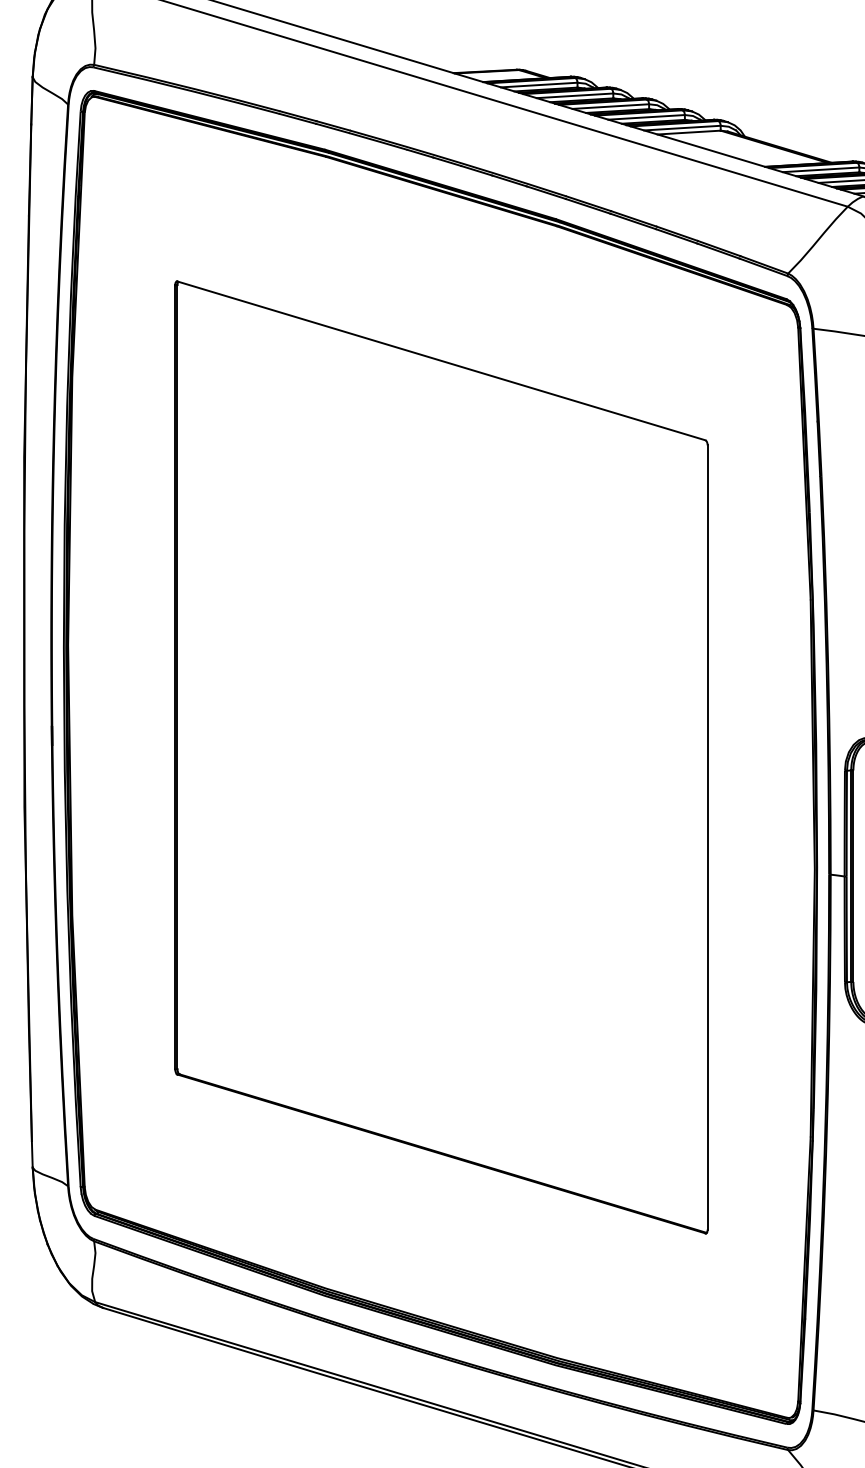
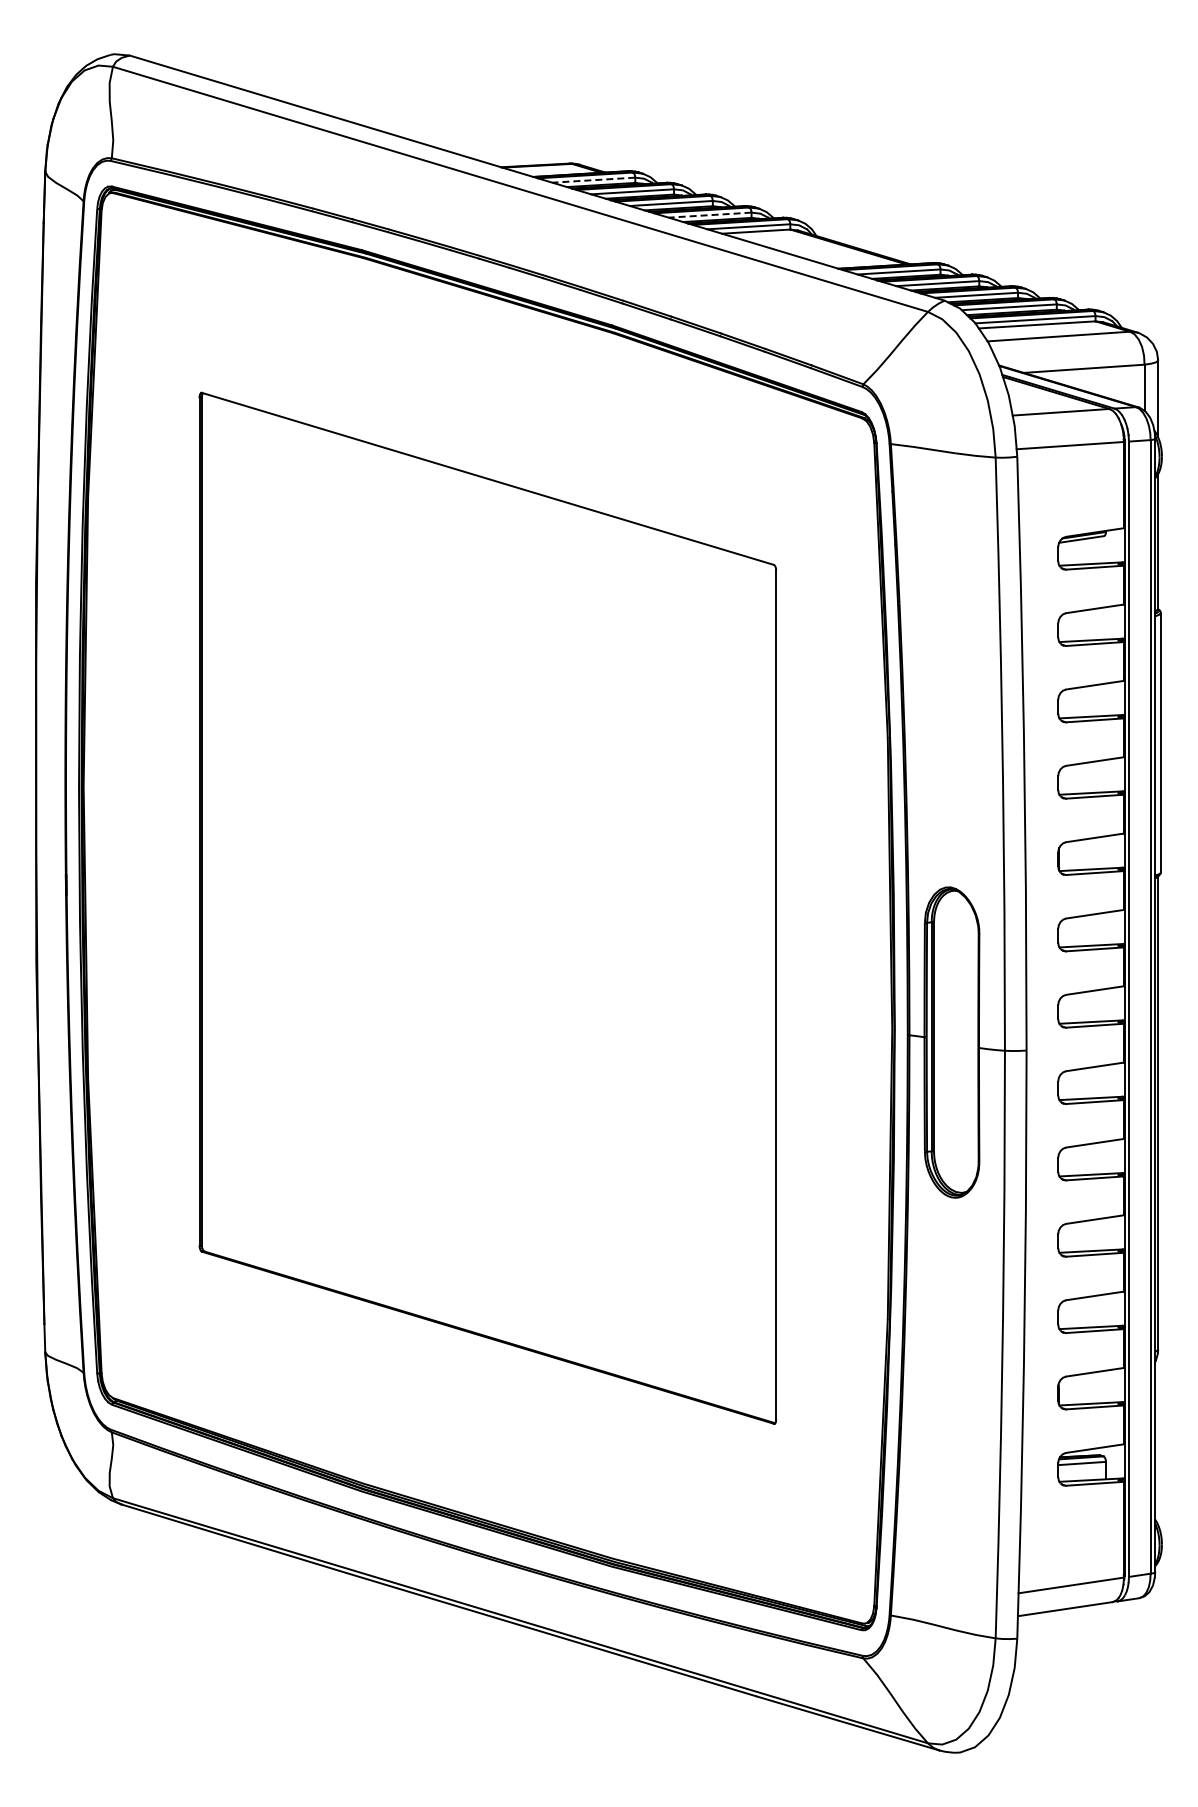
line: (538, 85) -> (593, 180), solid -> dashed
line: (646, 117) -> (710, 215), solid -> dashed

